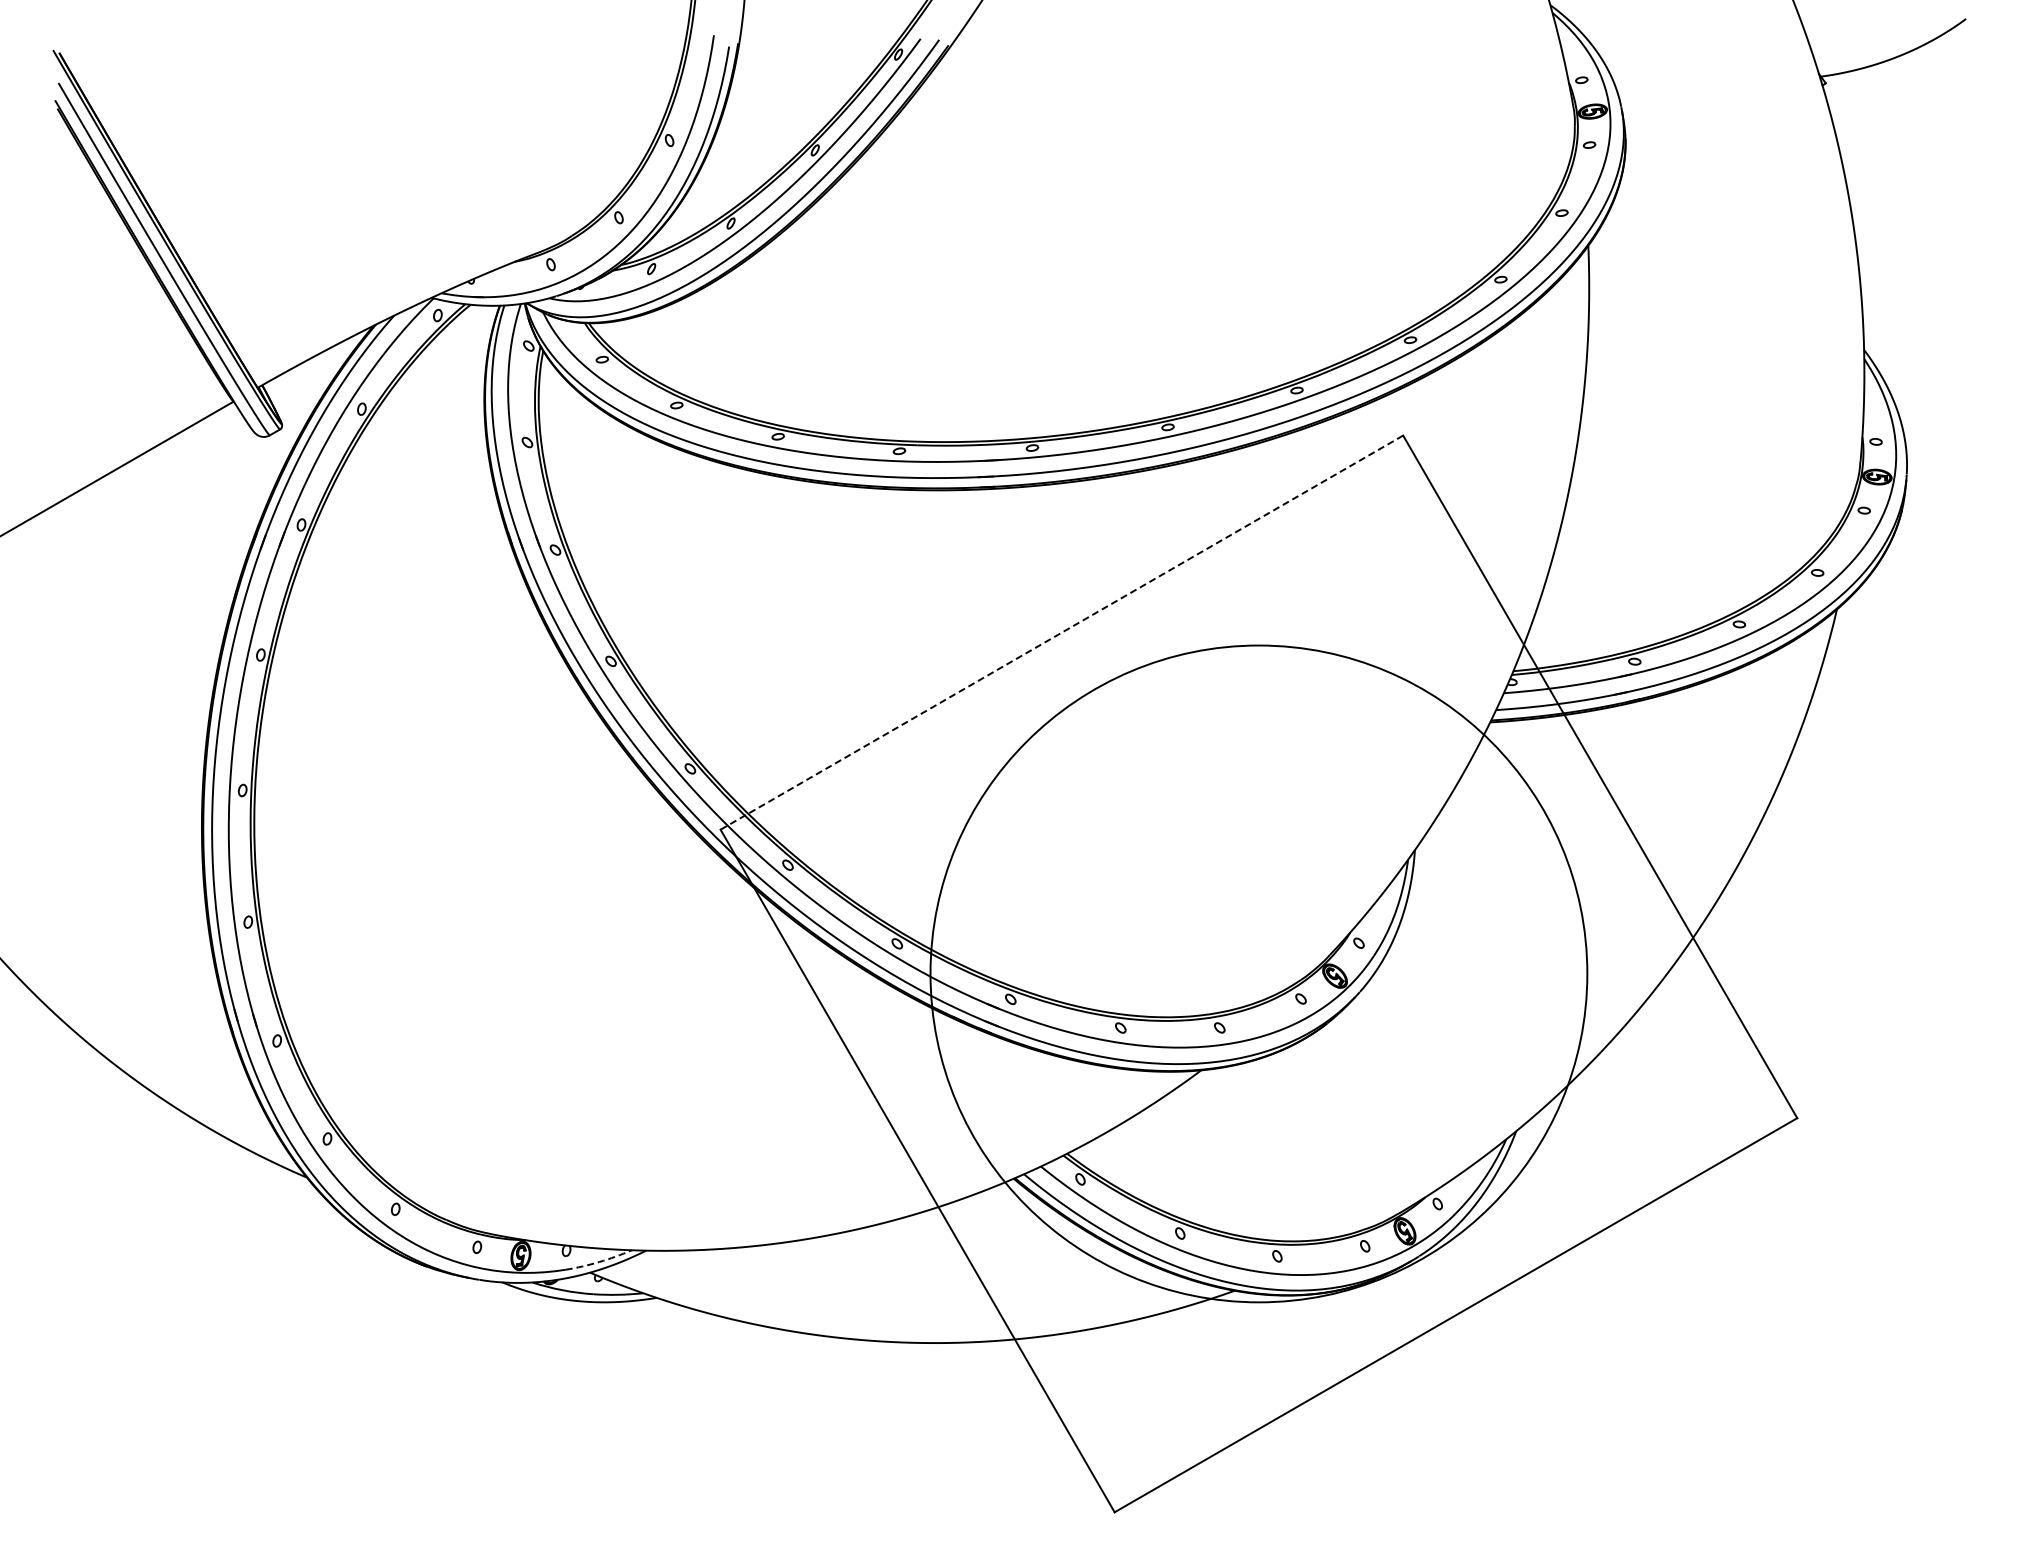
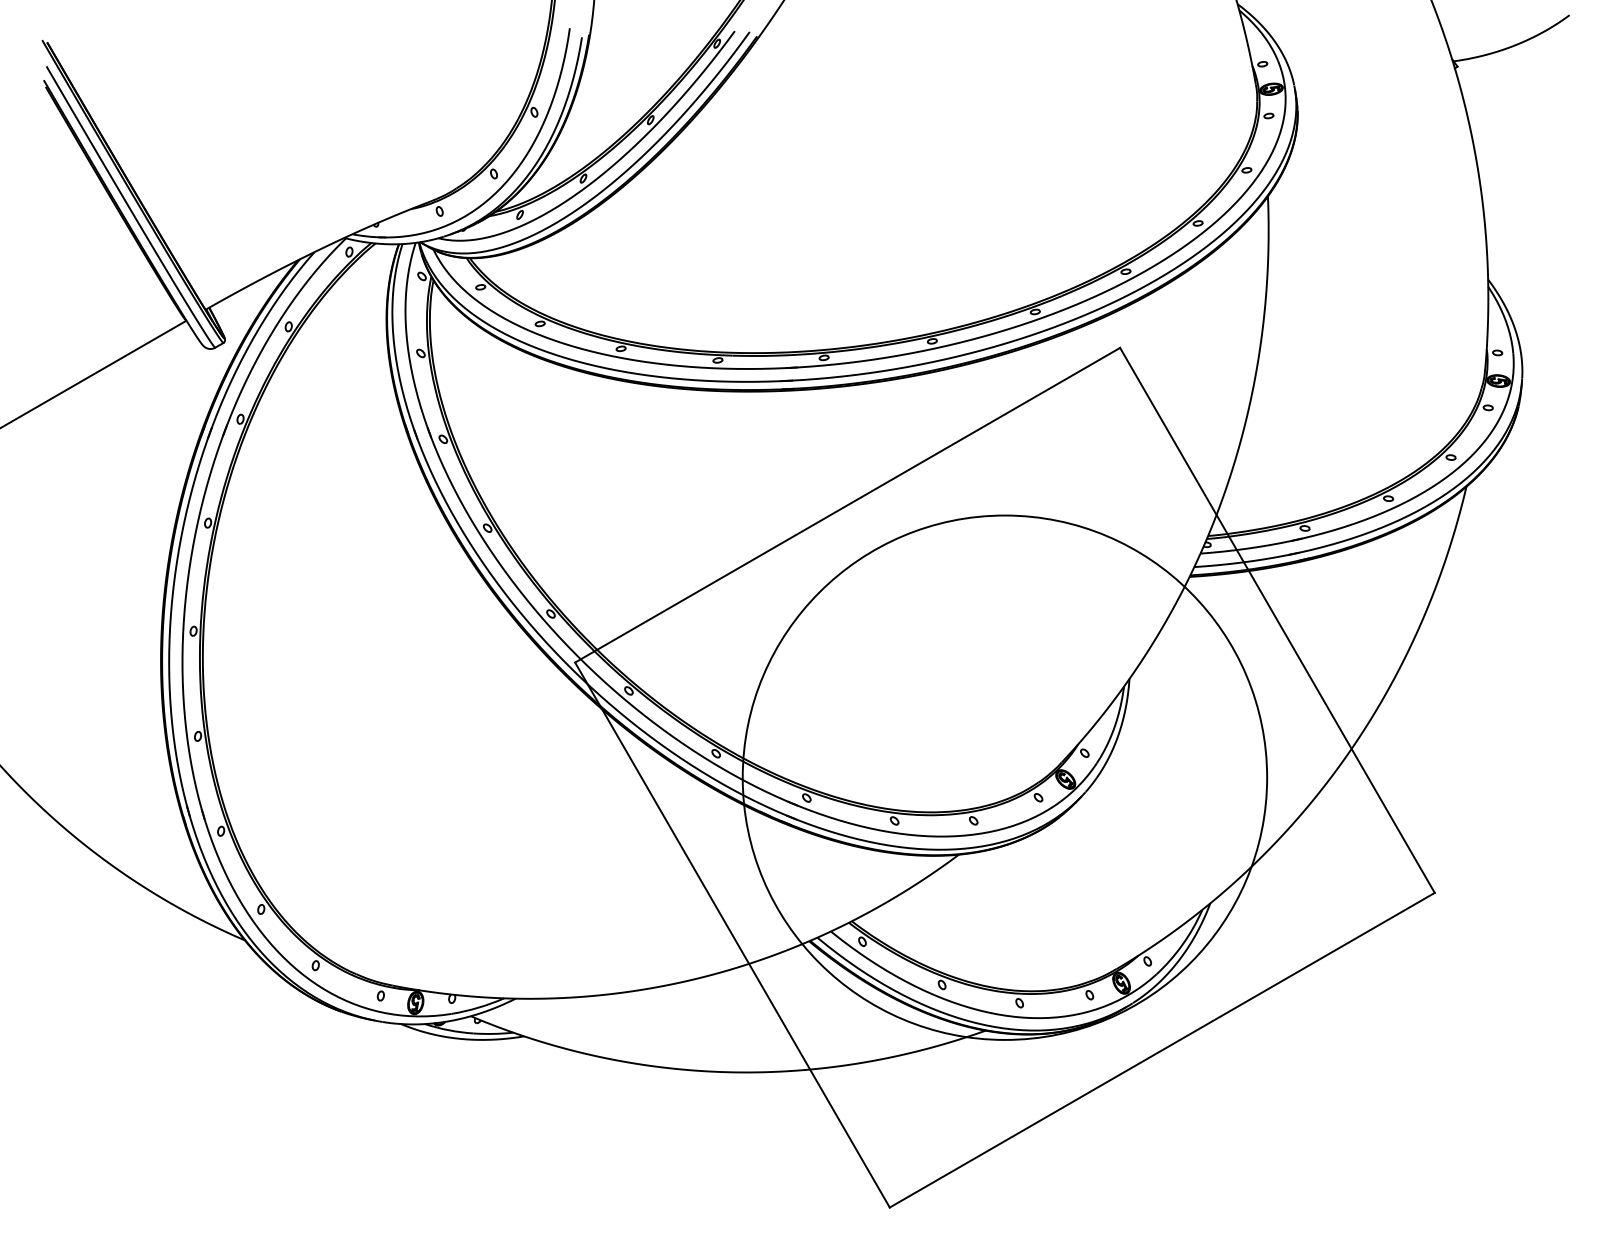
line: (1061, 632) -> (847, 505), dashed -> solid
arc: (599, 1262) -> (478, 1008), dashed -> solid

